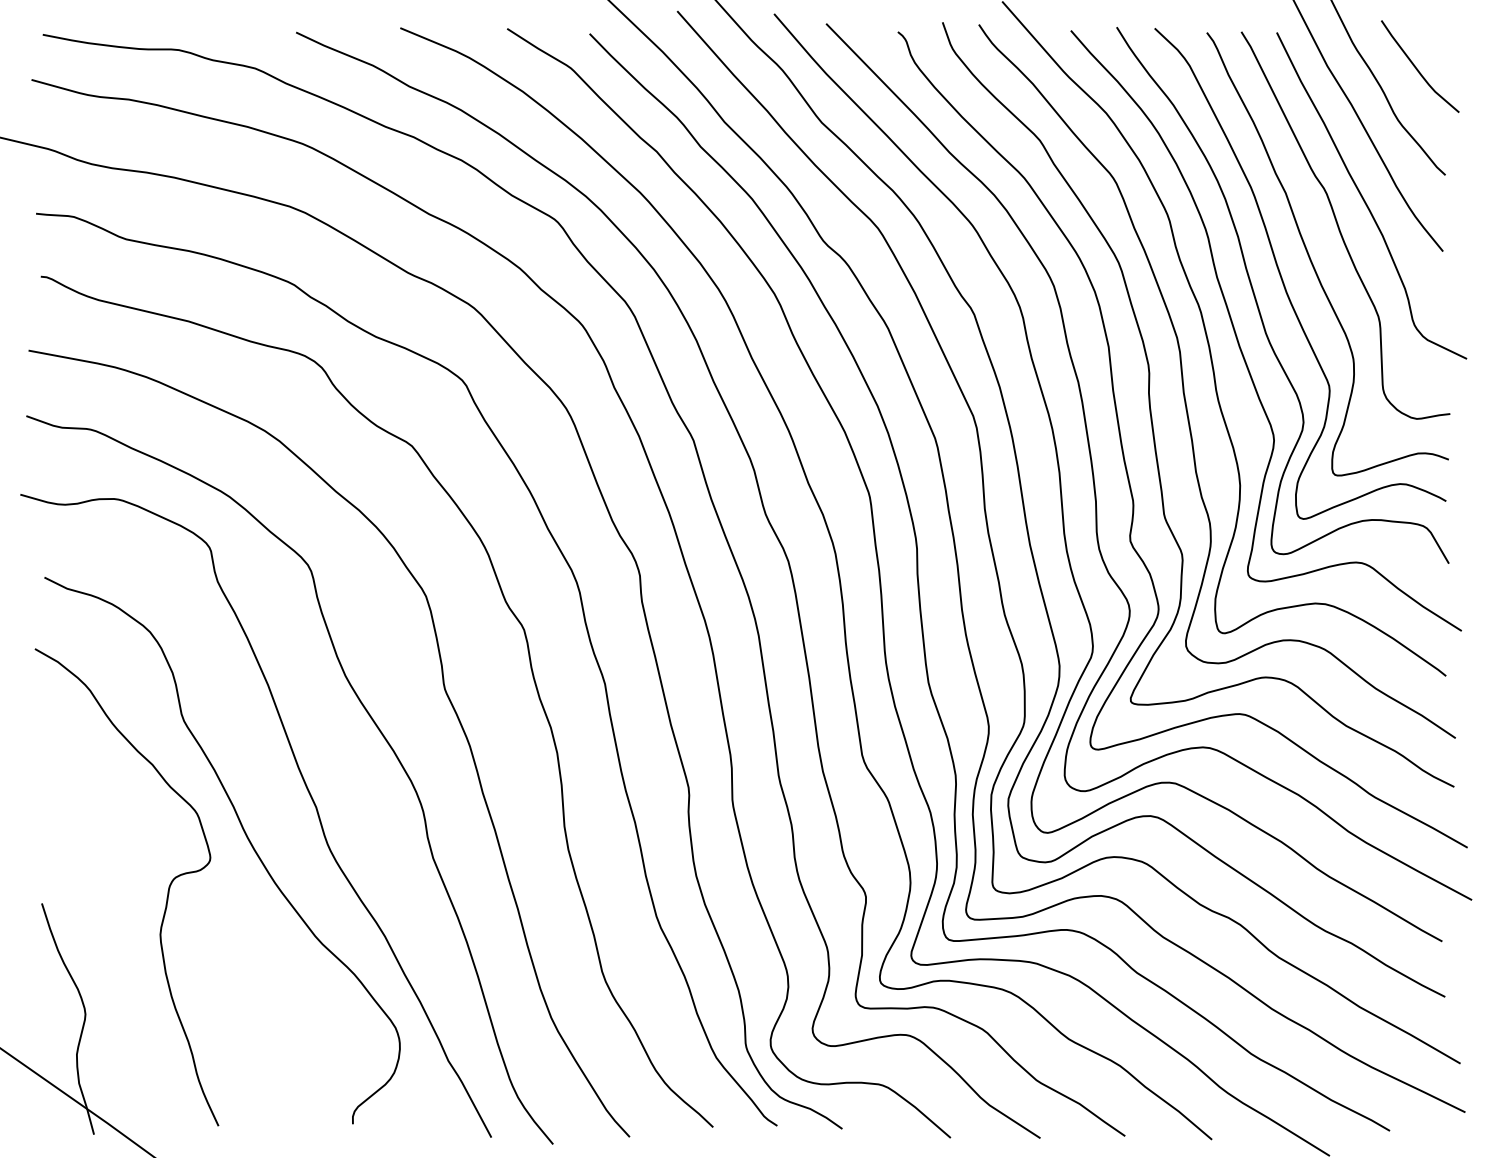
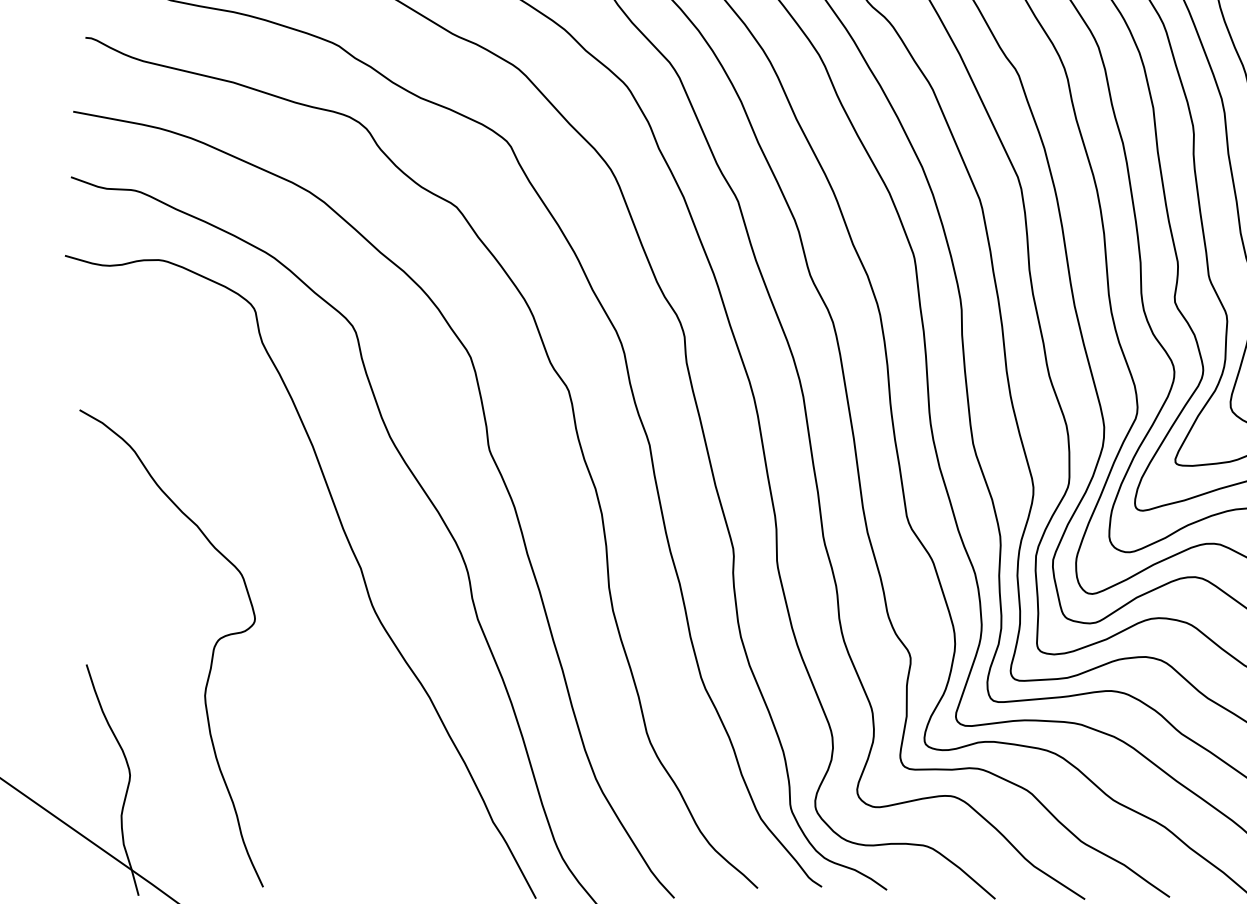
curve: (246, 837) -> (291, 598), removed

